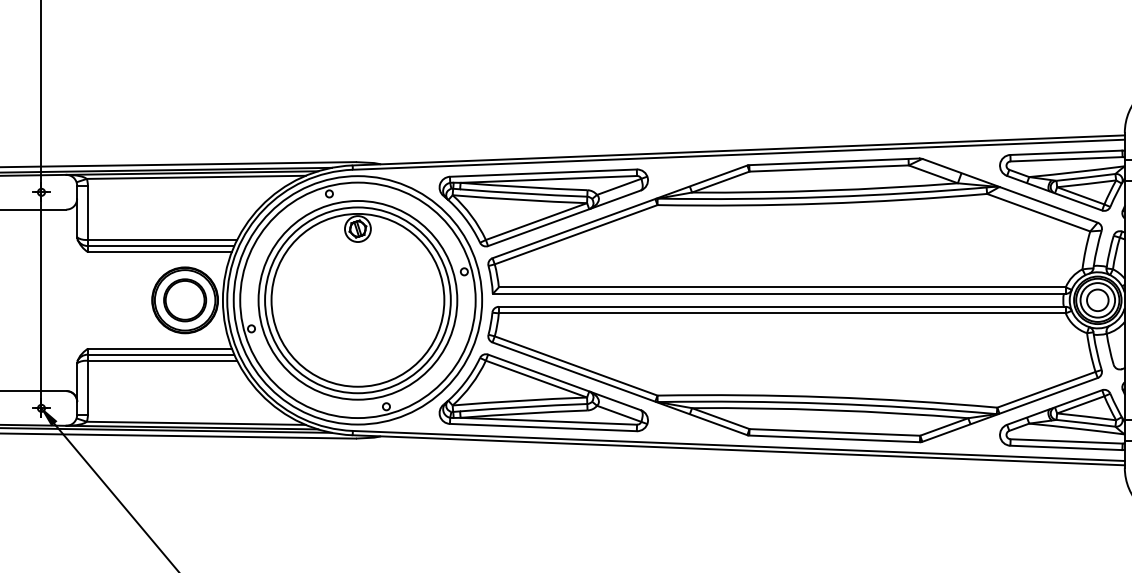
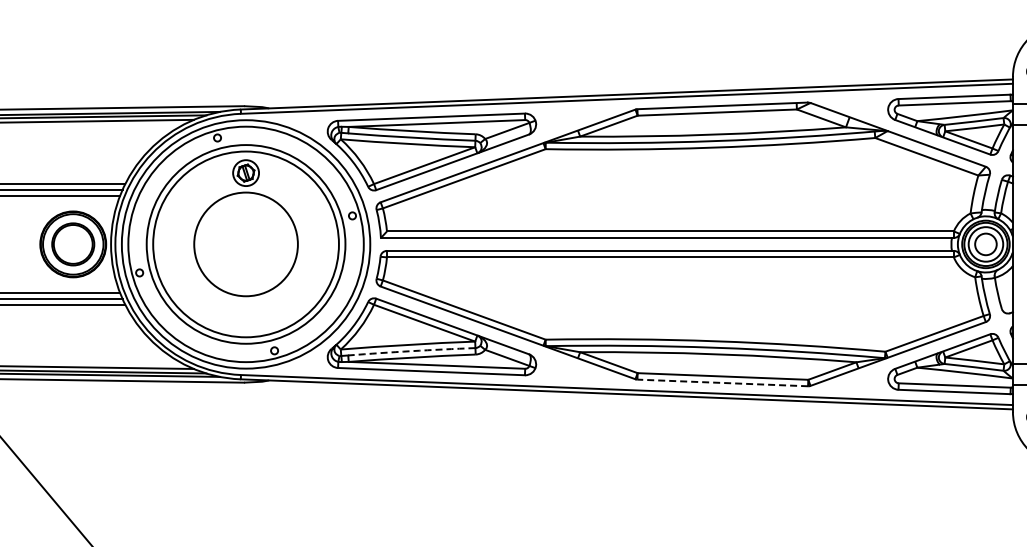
circle: (357, 299) -> (245, 243), size x0.6
arc: (523, 407) -> (411, 351), solid -> dashed
line: (834, 438) -> (722, 382), solid -> dashed

